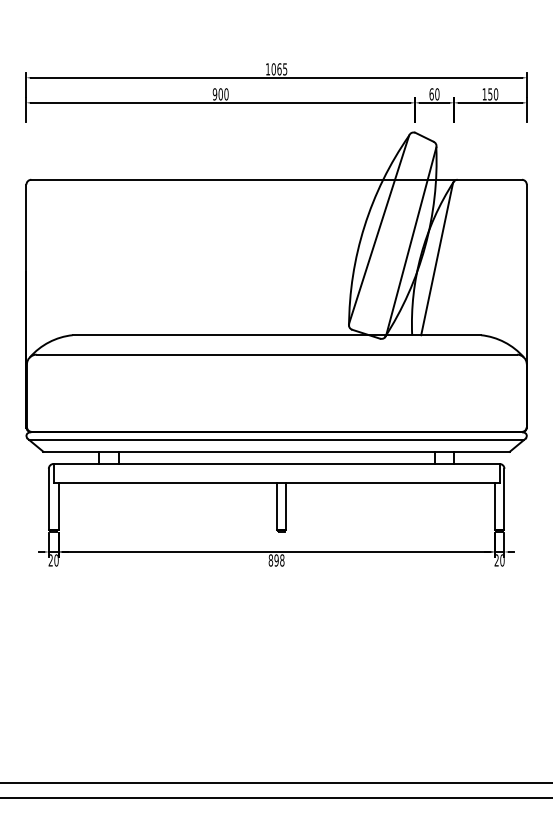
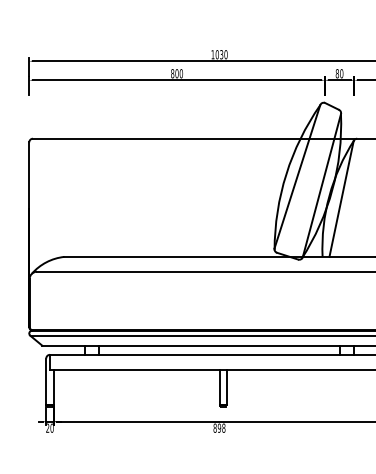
text: (282, 69) -> (223, 54), 1065 -> 1030
text: (214, 94) -> (172, 73), 900 -> 800
text: (431, 94) -> (337, 73), 60 -> 80

